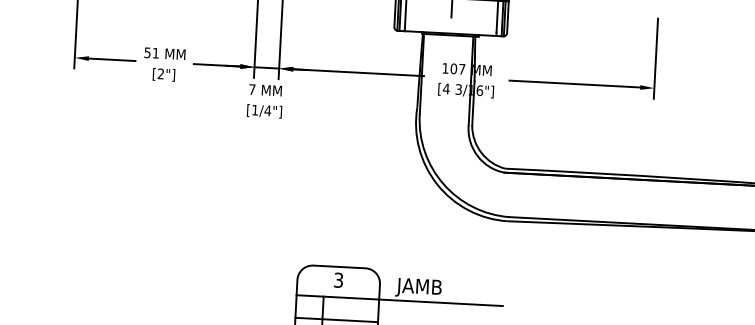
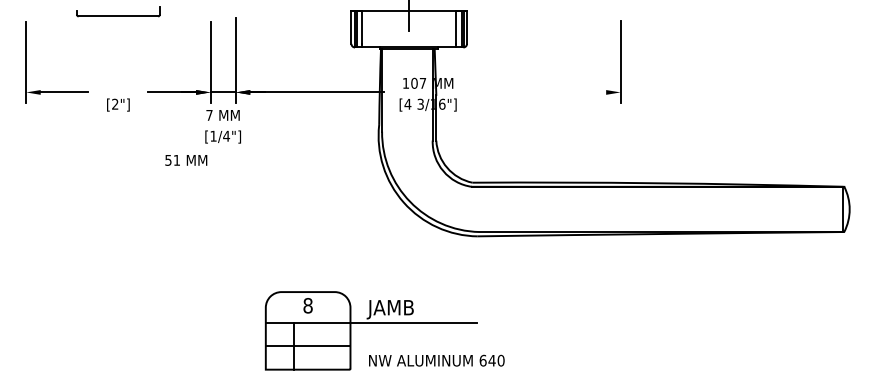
text: (165, 53) -> (186, 160), moved
line: (575, 84) -> (539, 92), removed
text: (338, 279) -> (307, 305), 3 -> 8

